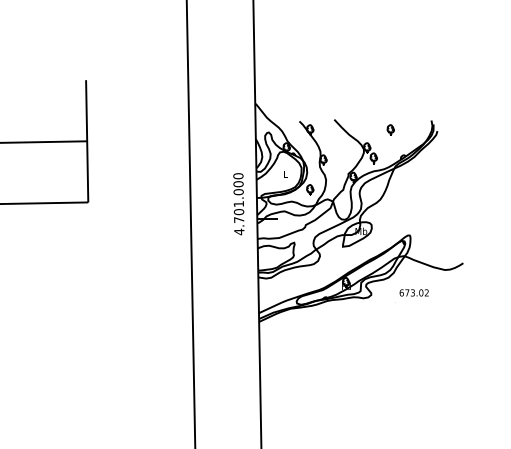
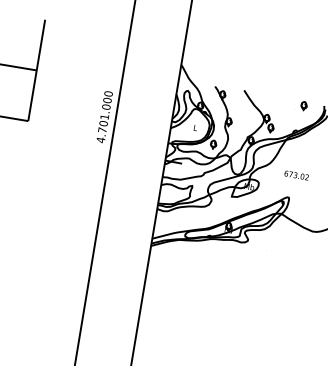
part: (390, 129) -> (303, 105), moved
text: (238, 204) -> (104, 117), moved
text: (413, 292) -> (296, 175), moved

